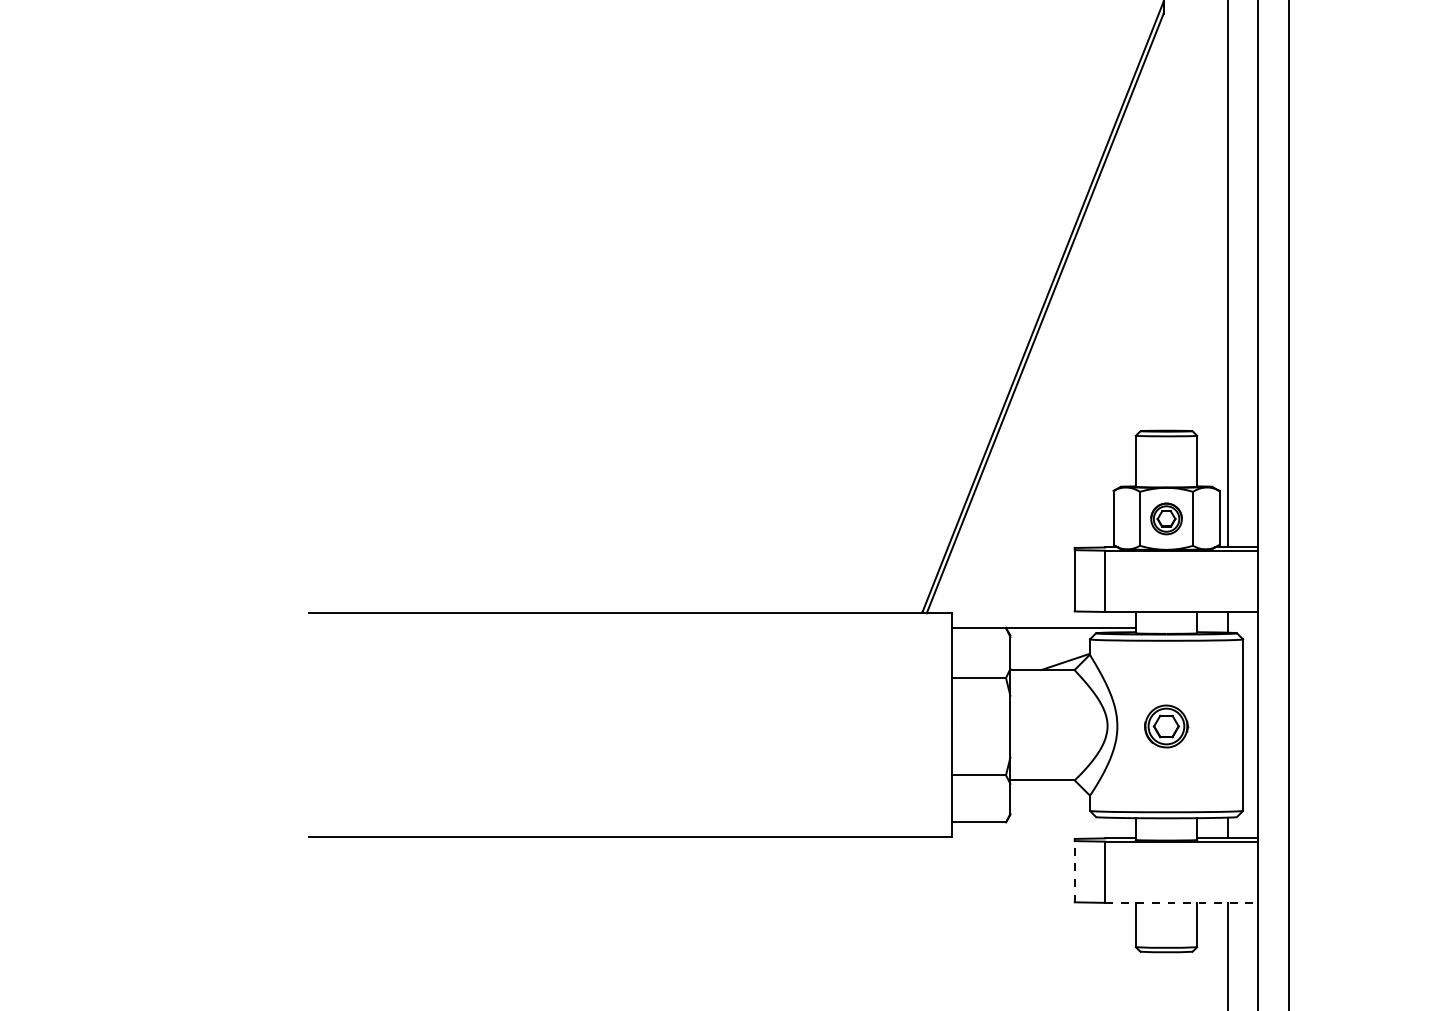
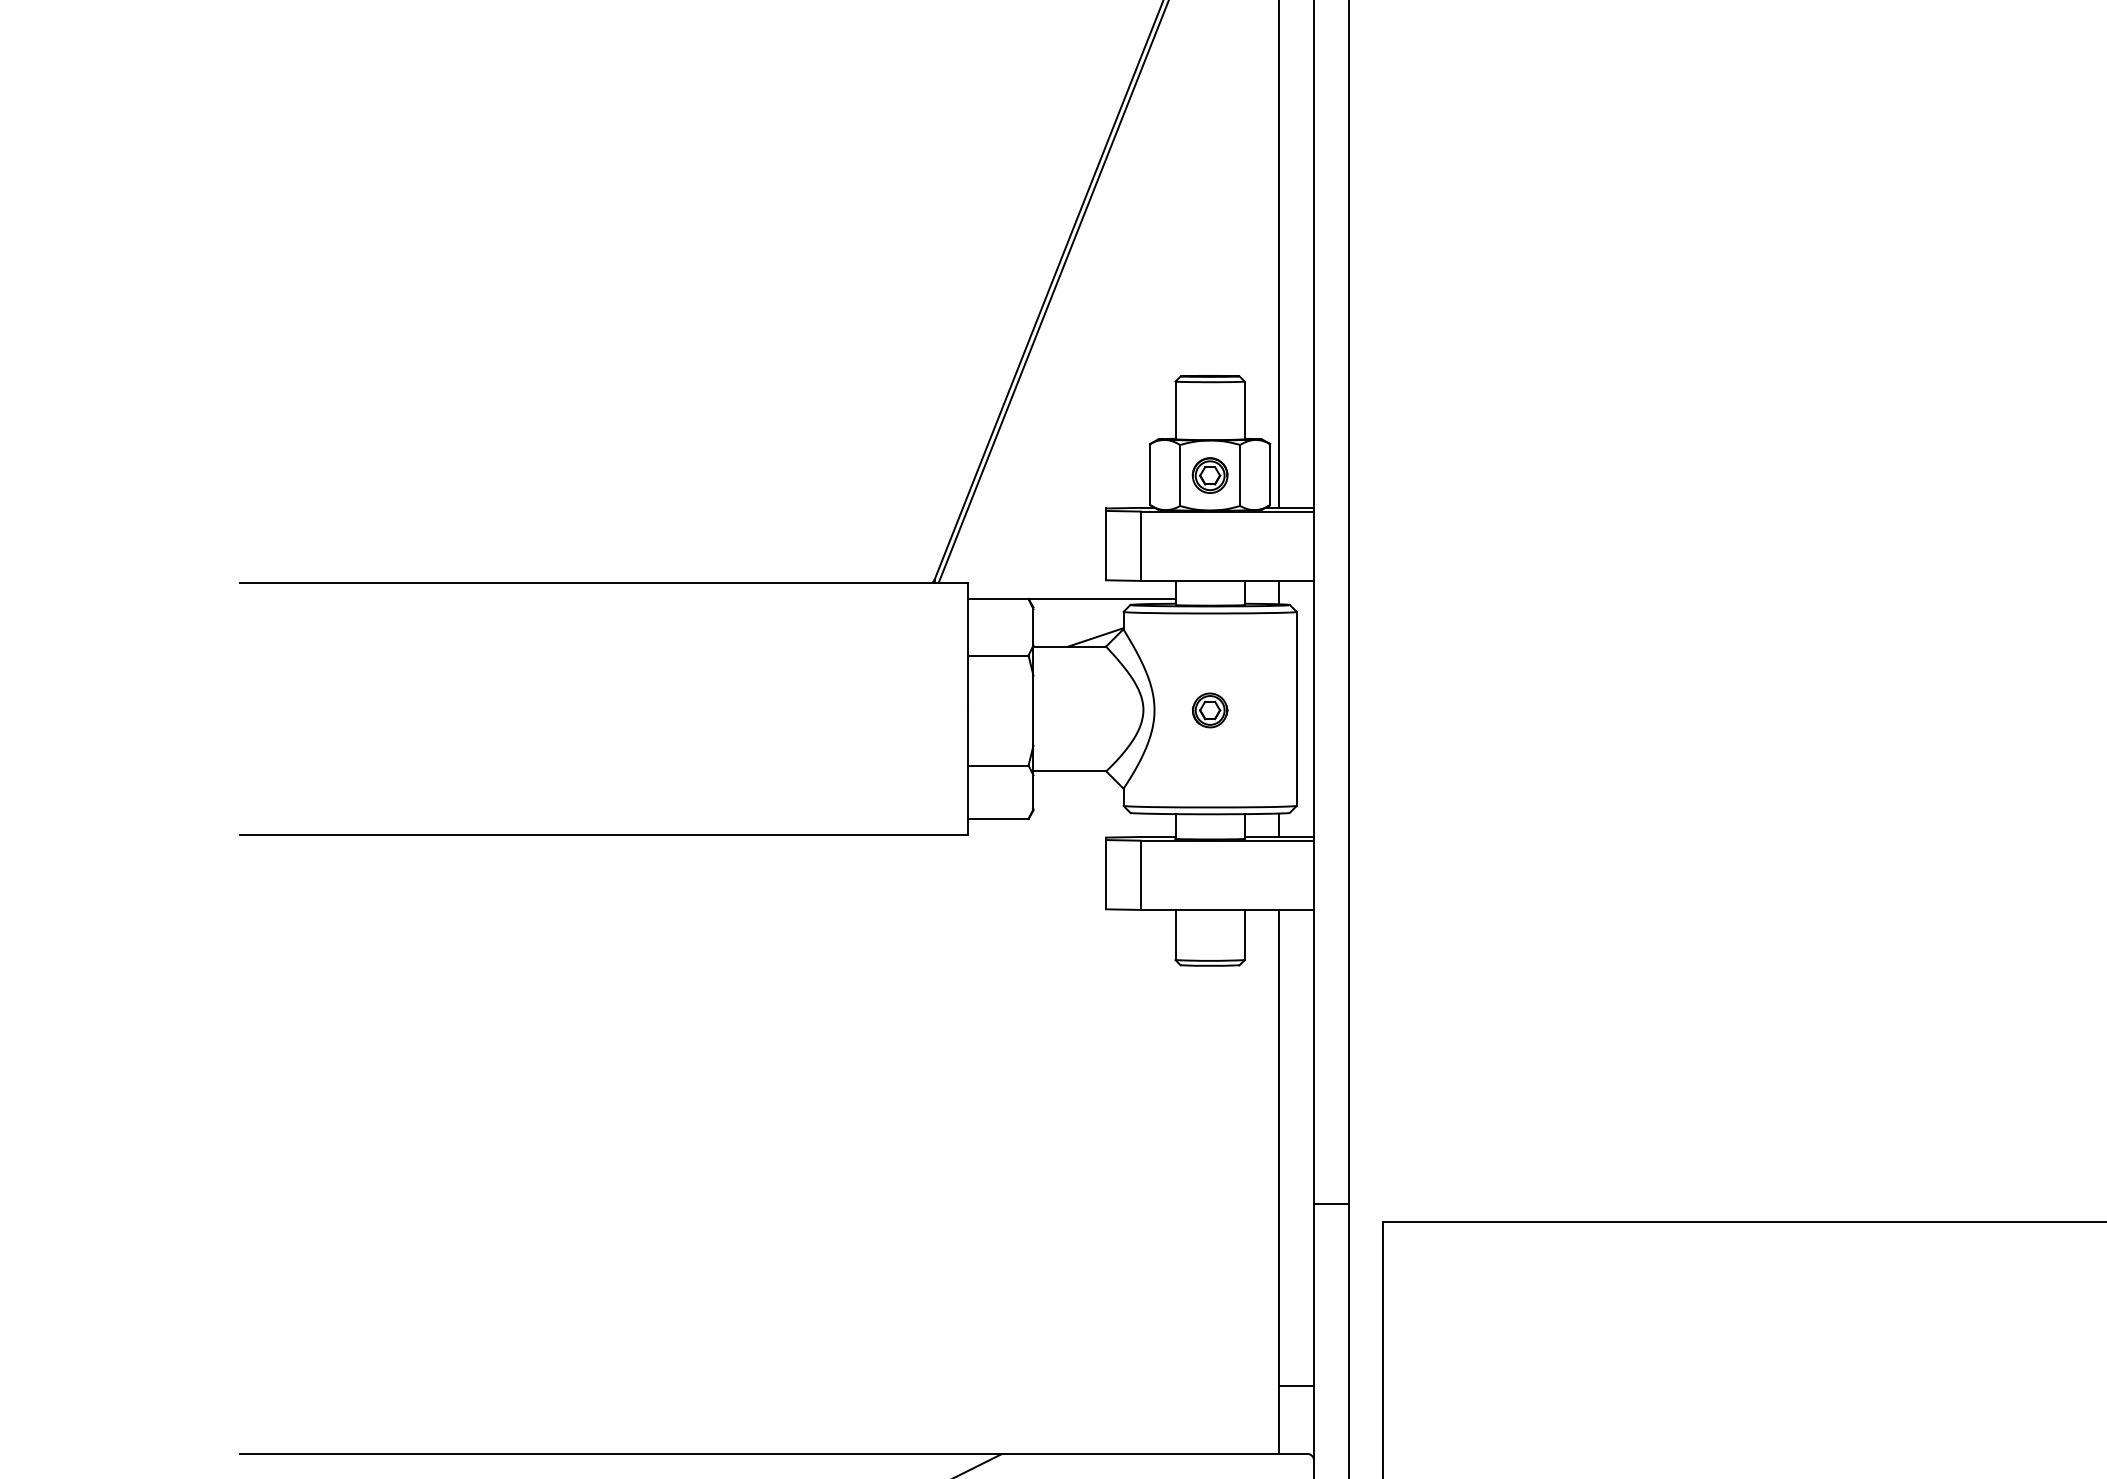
part: (1166, 726) -> (1210, 710), size x0.71
line: (1074, 871) -> (1106, 874), dashed -> solid
line: (1181, 902) -> (1227, 909), dashed -> solid

